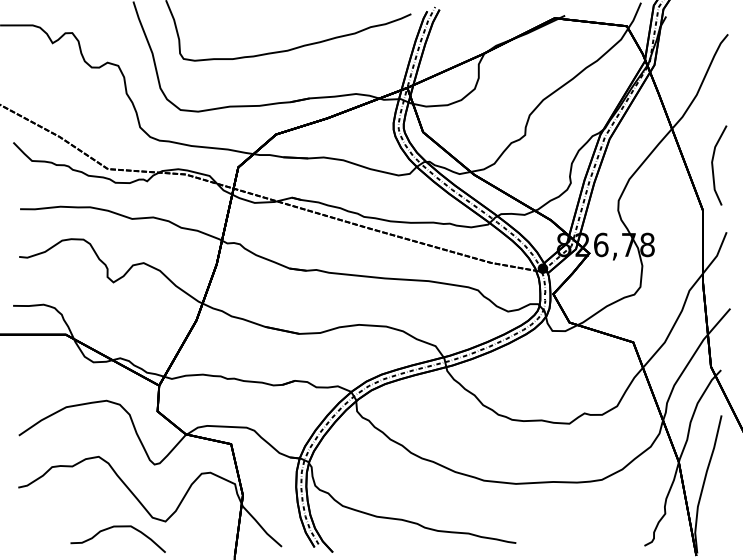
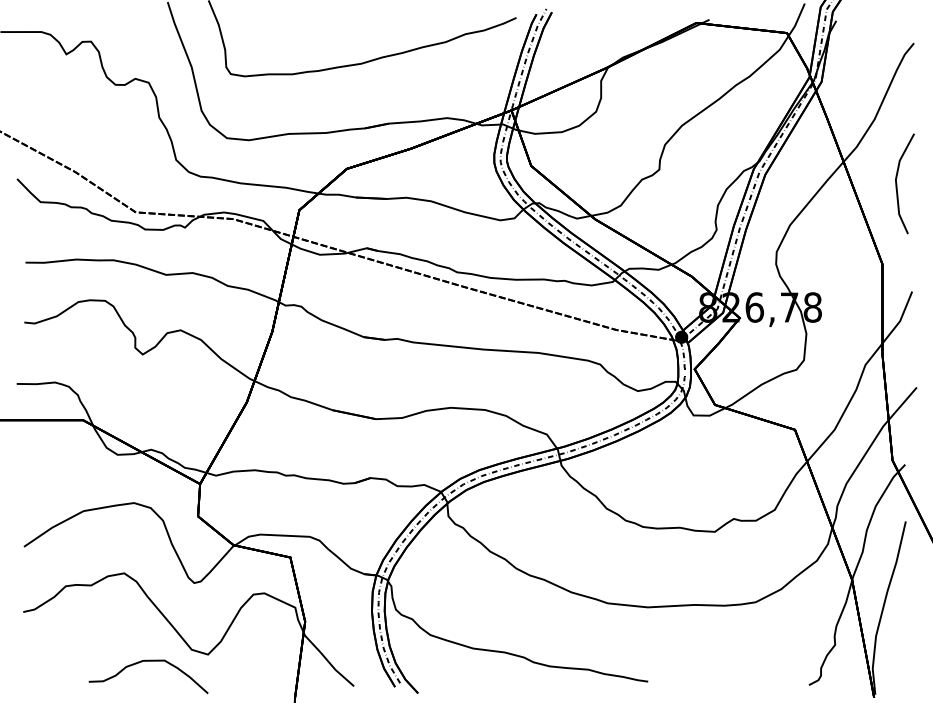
line: (713, 165) -> (897, 183), moved

